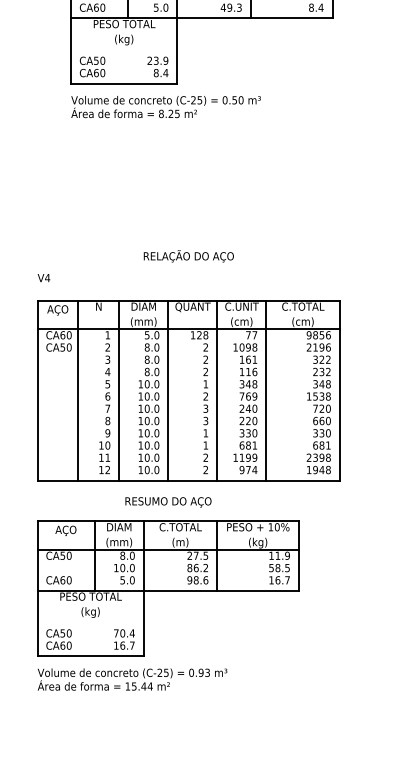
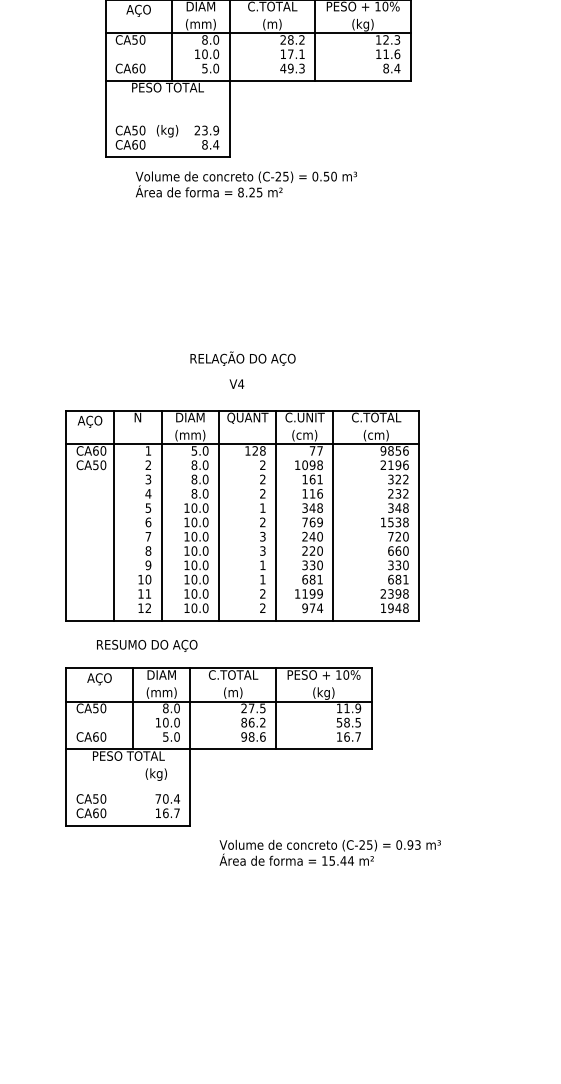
text: (124, 40) -> (167, 131), moved
text: (166, 107) -> (246, 184), moved
text: (43, 277) -> (236, 383), moved
text: (168, 501) -> (147, 645), moved
text: (89, 612) -> (155, 774), moved
text: (131, 679) -> (329, 852), moved

